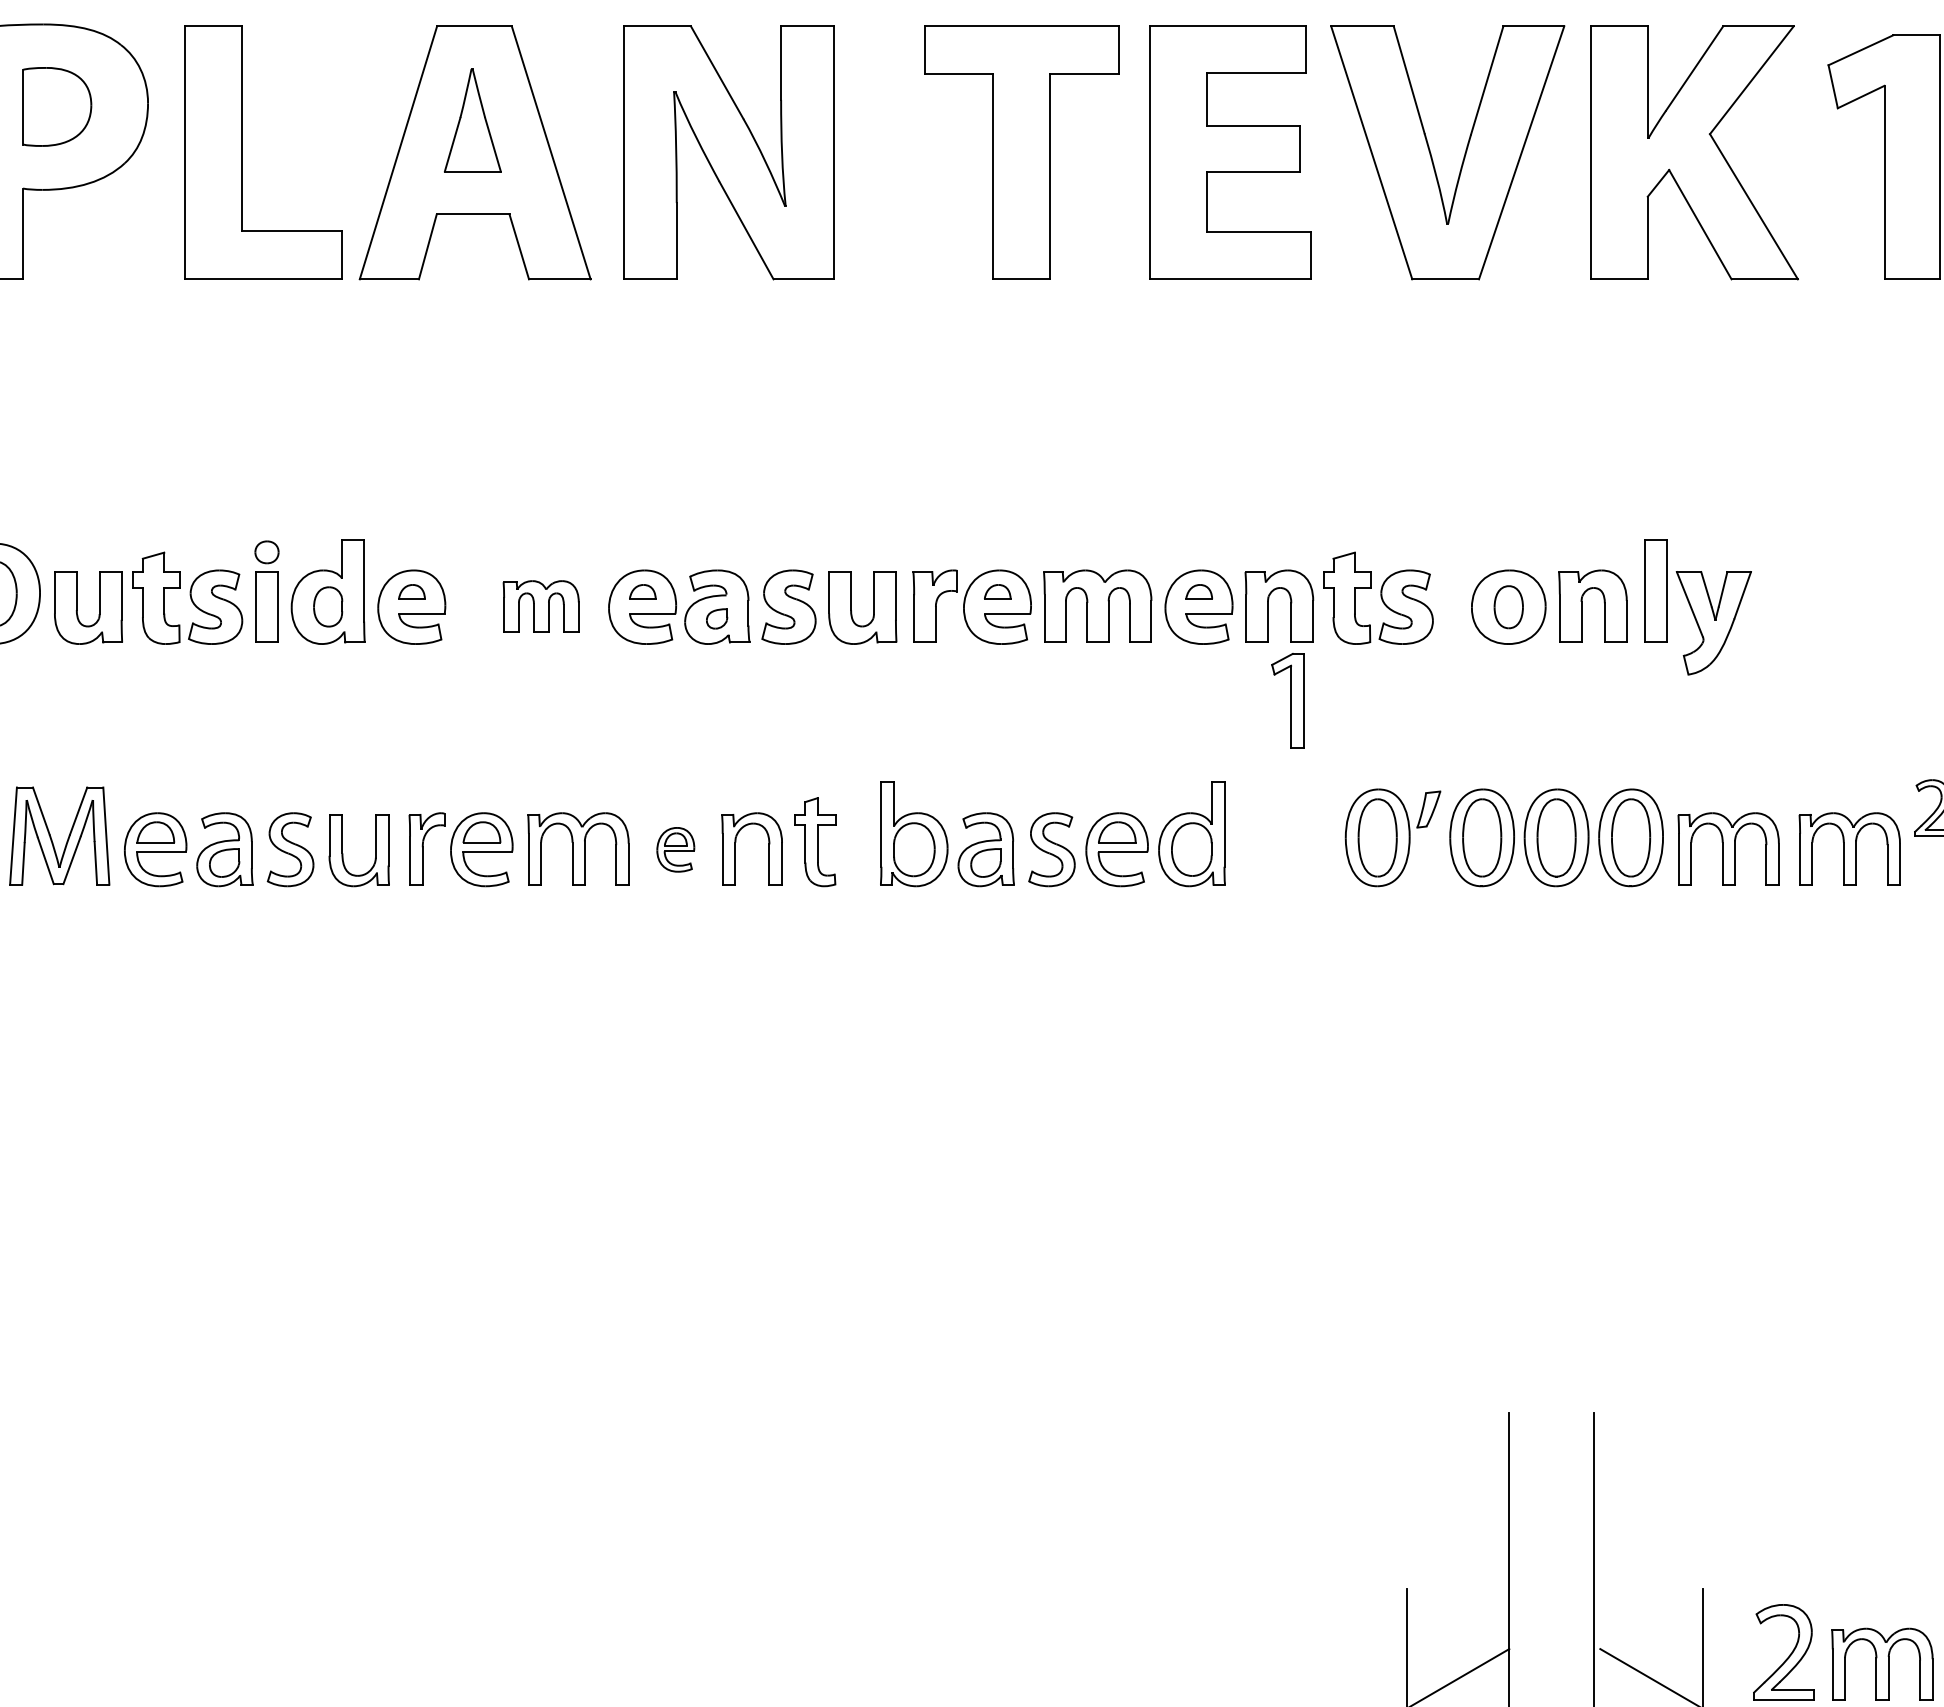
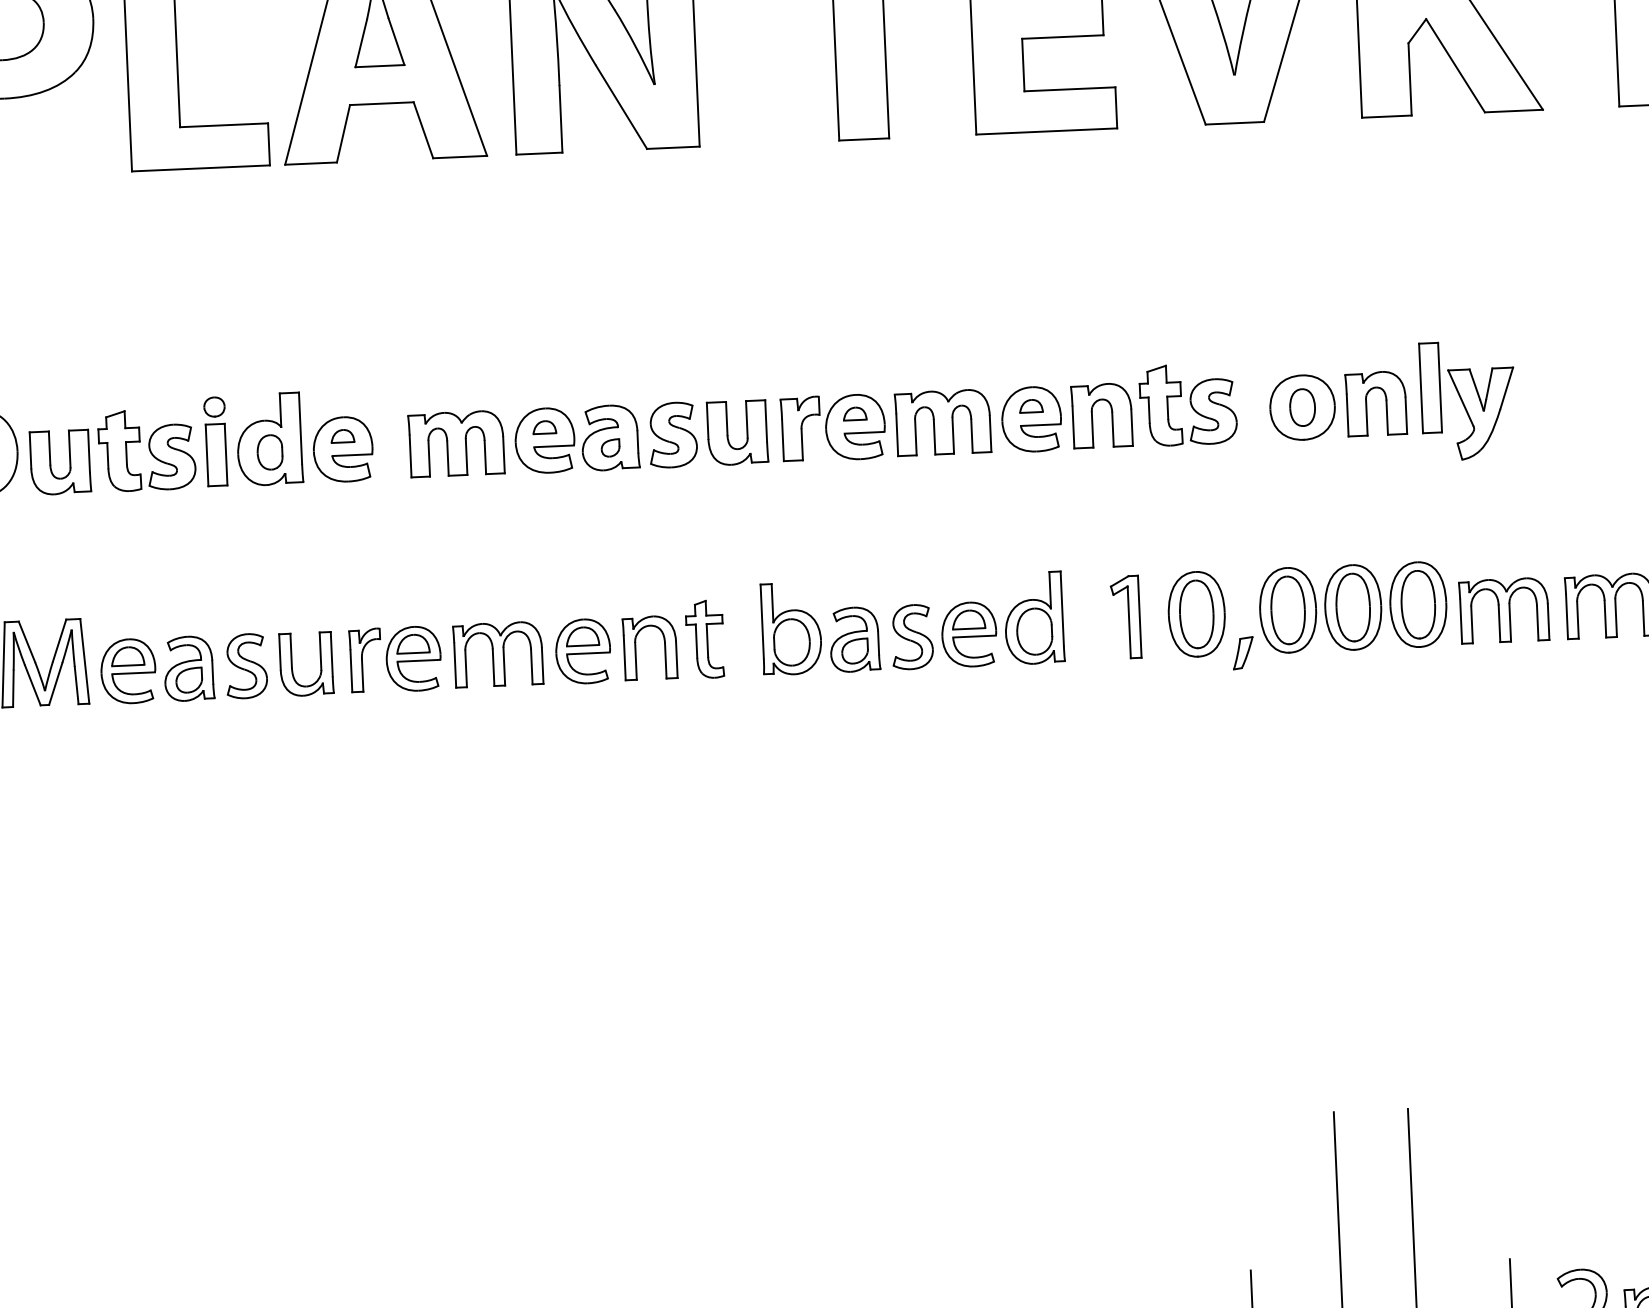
part: (540, 605) -> (455, 443), size x1.43
part: (1287, 700) -> (1125, 617), moved
part: (1428, 809) -> (1242, 653), moved
part: (675, 849) -> (583, 651), size x1.67

